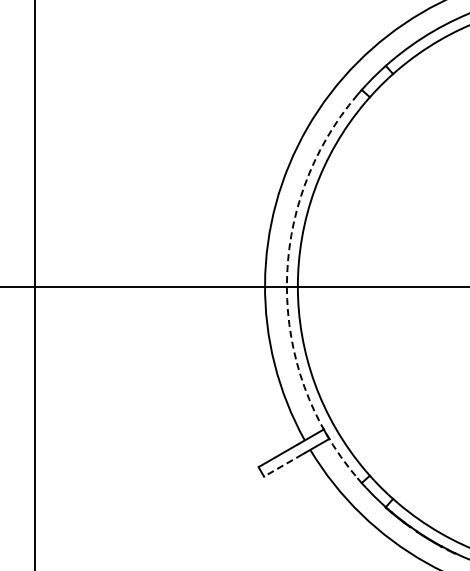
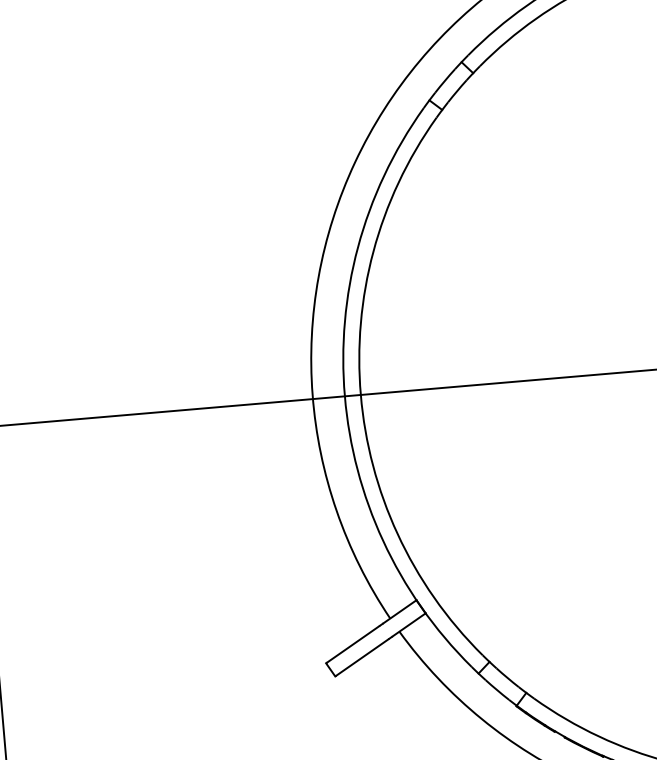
arc: (286, 286) -> (344, 396), dashed -> solid
line: (283, 465) -> (362, 657), dashed -> solid

